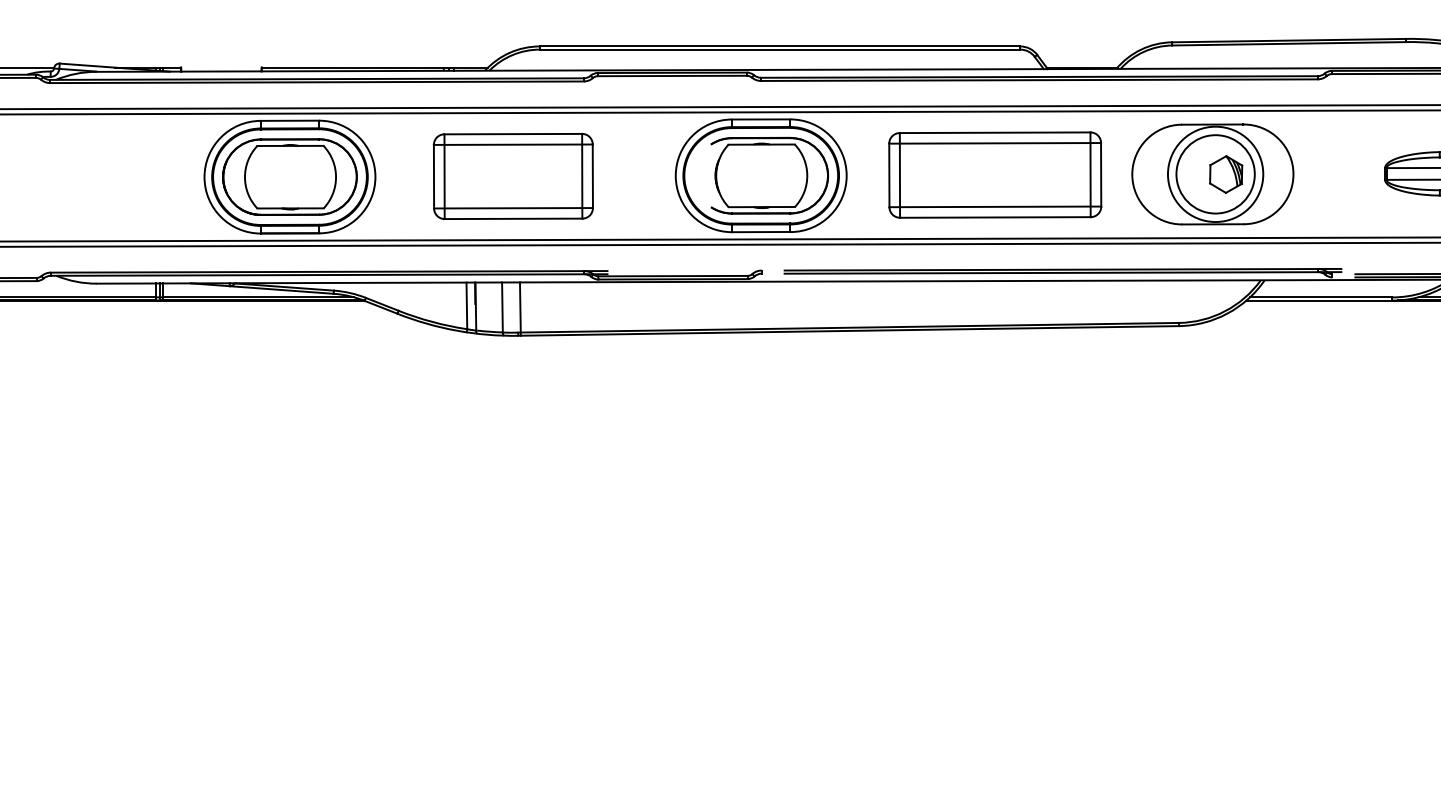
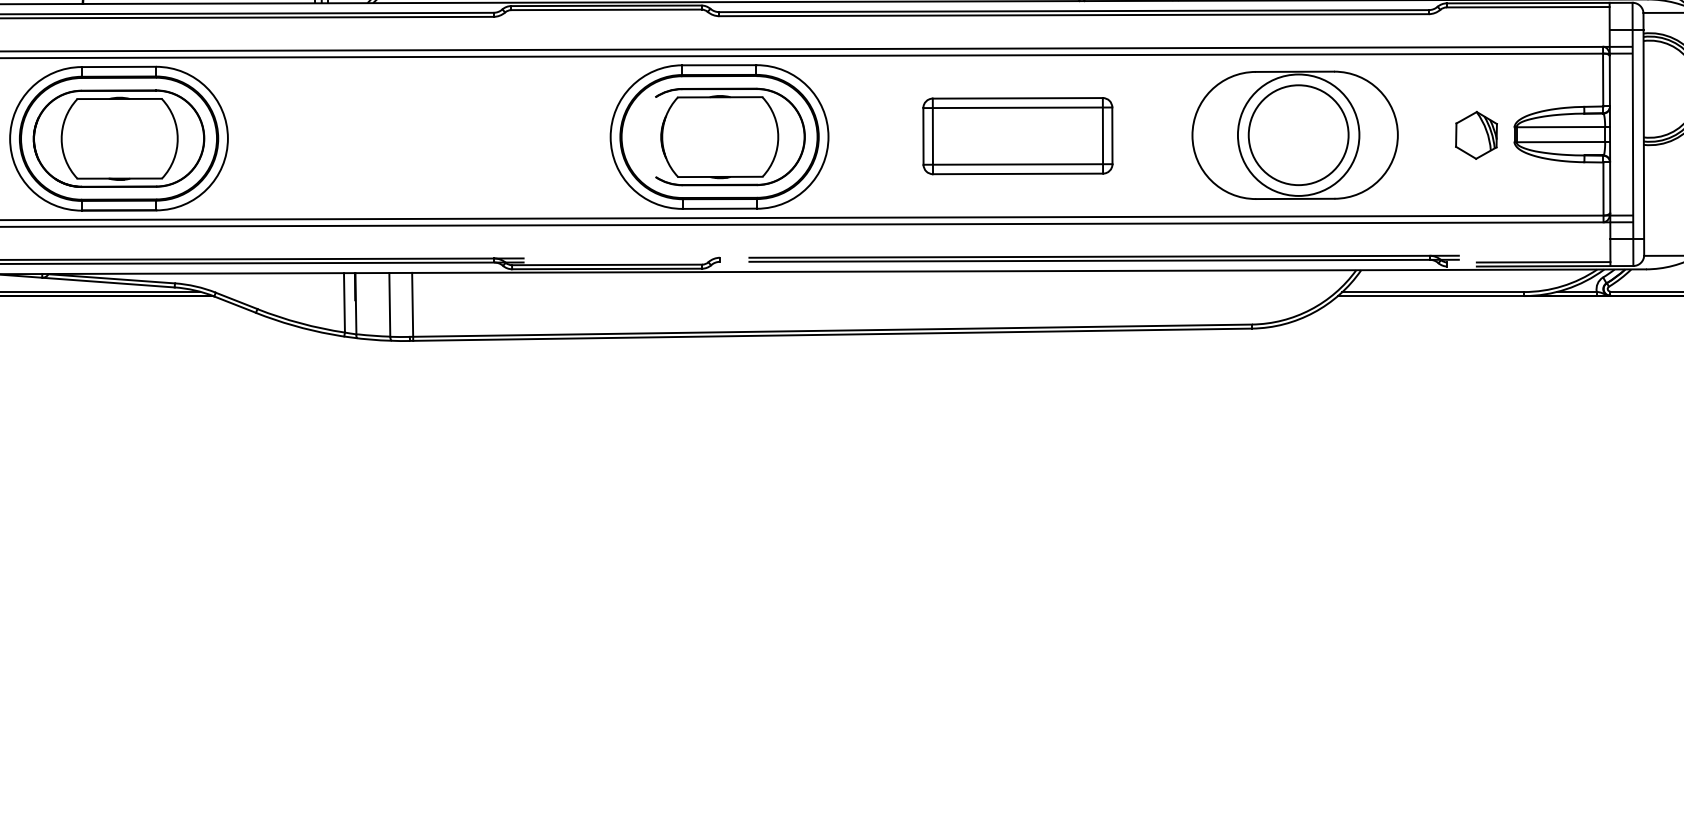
part: (995, 174) -> (1018, 135), size x0.7
part: (1226, 174) -> (1476, 135), moved
part: (512, 176) -> (402, 137), removed

